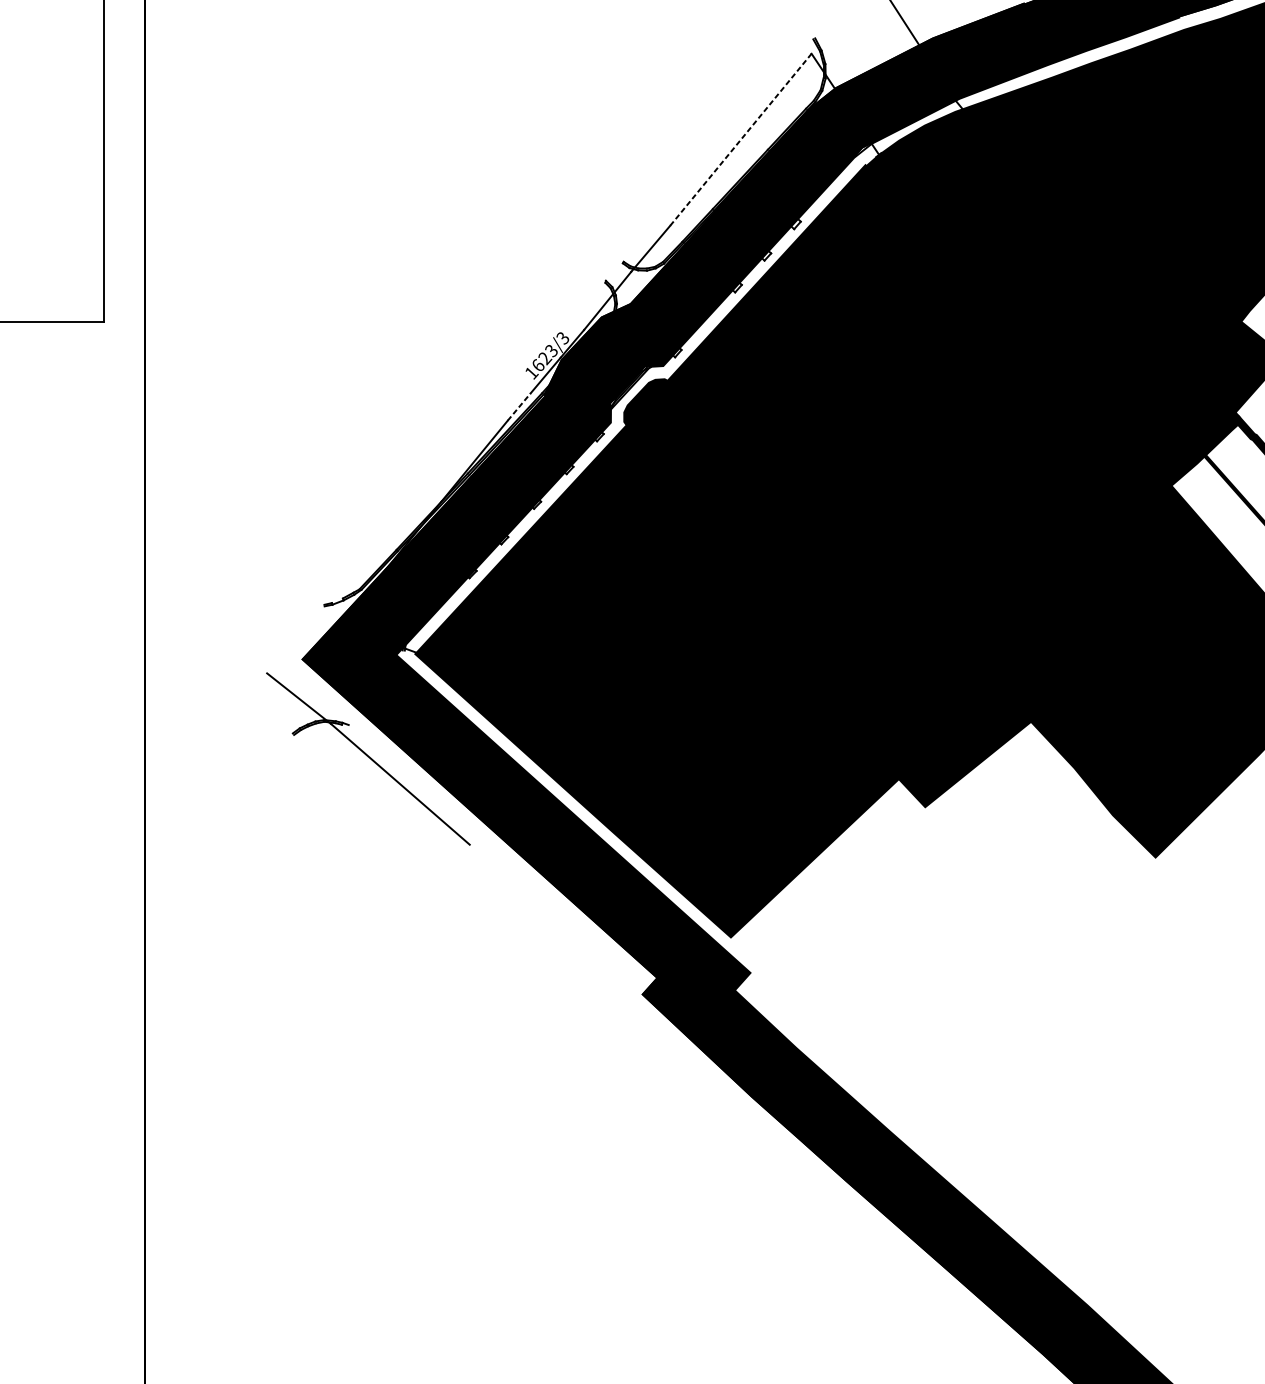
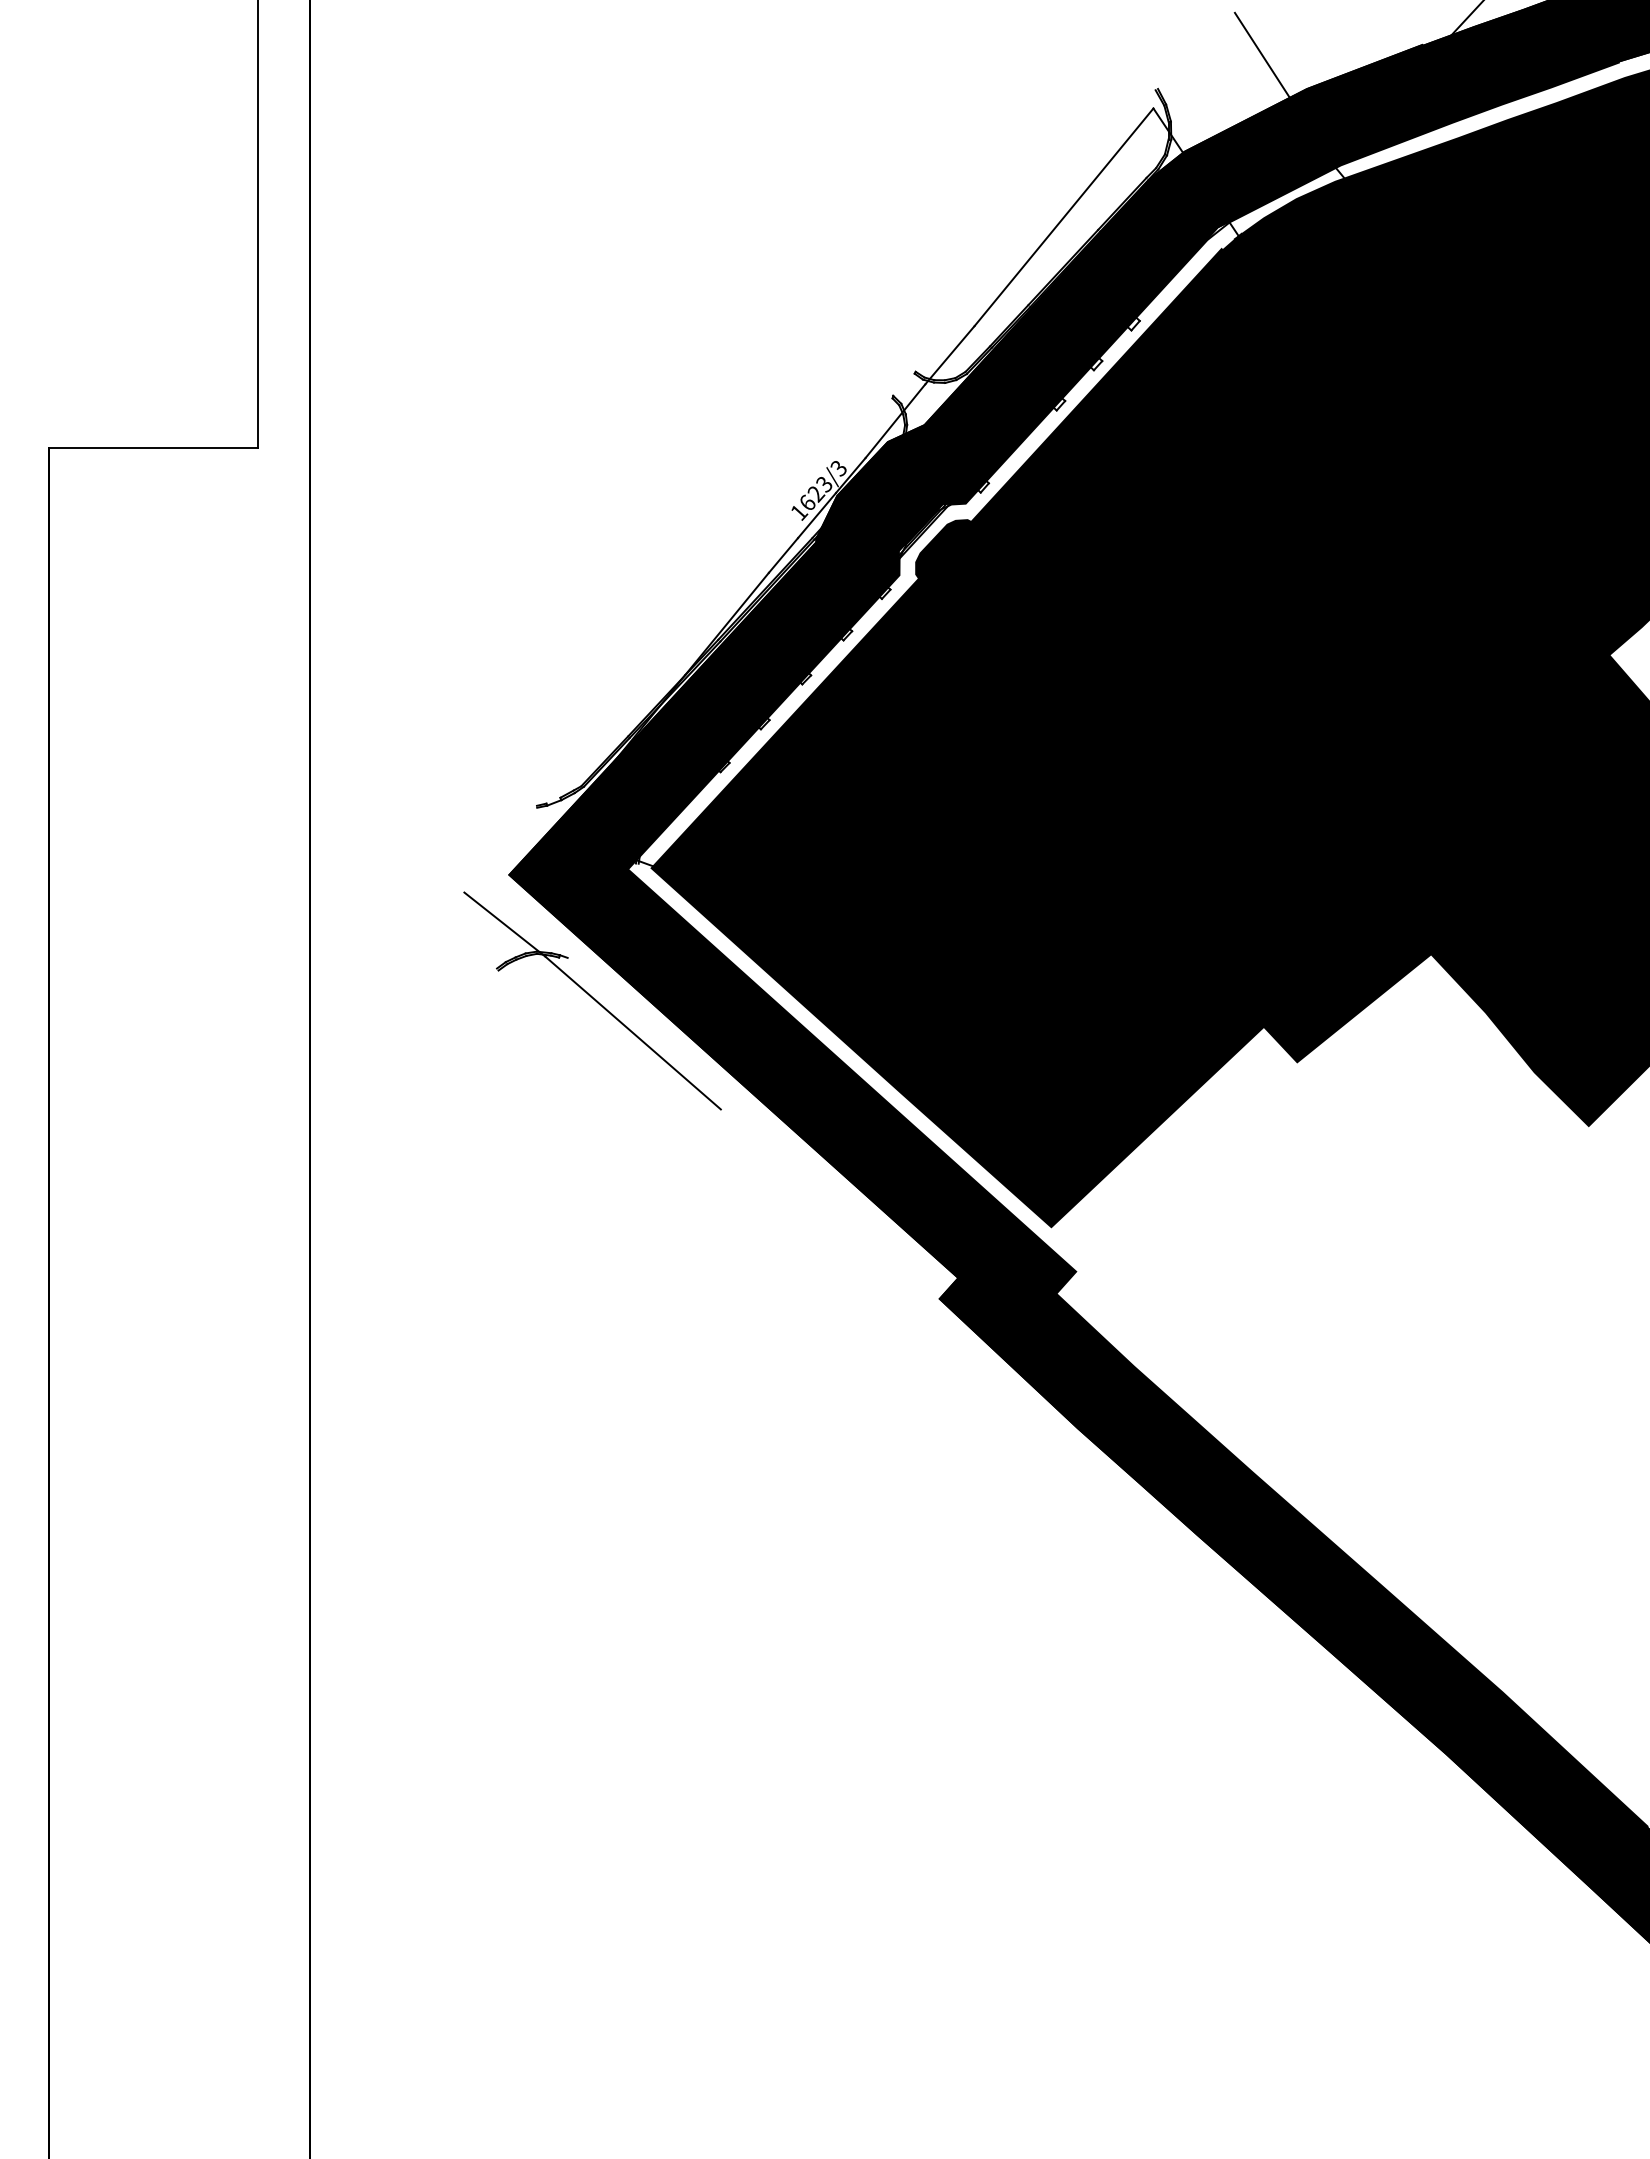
line: (740, 139) -> (1063, 217), dashed -> solid
line: (519, 407) -> (783, 555), dashed -> solid

